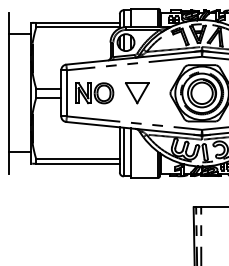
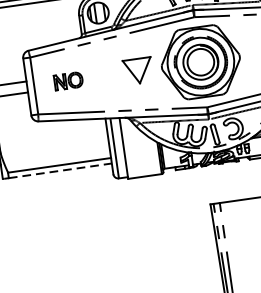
part: (94, 93) -> (68, 81), size x0.6
part: (137, 93) -> (138, 71), moved
line: (78, 163) -> (60, 170), solid -> dashed

